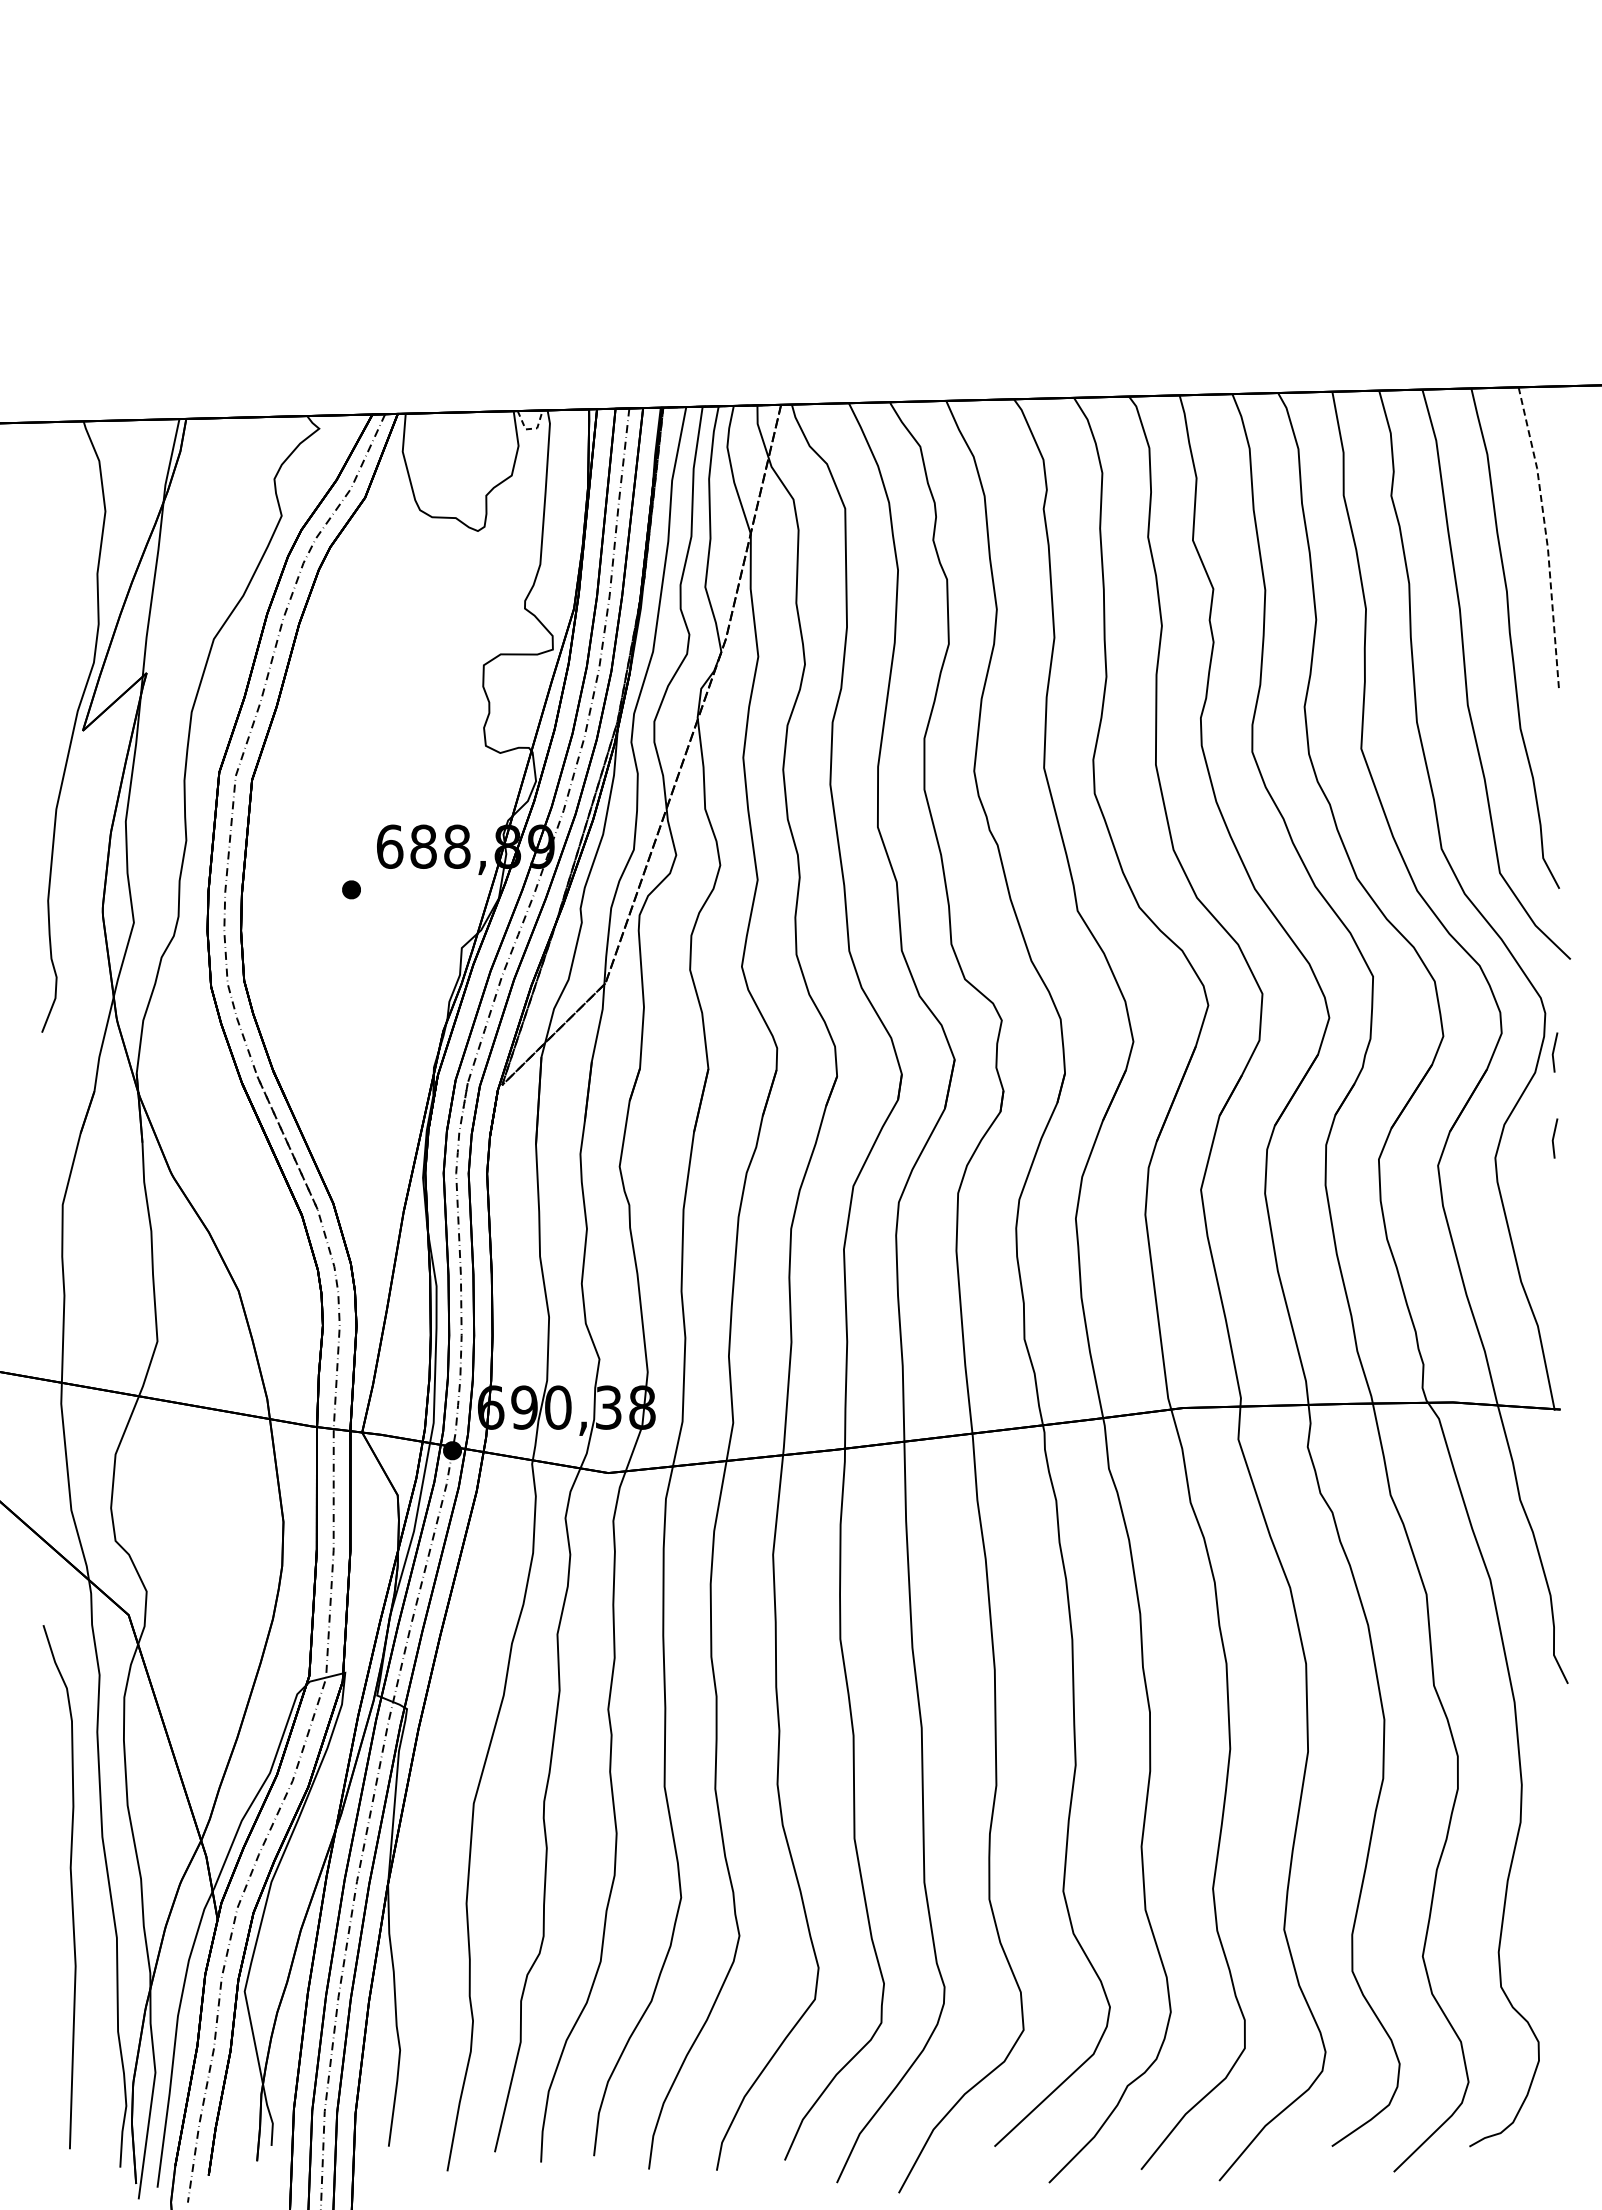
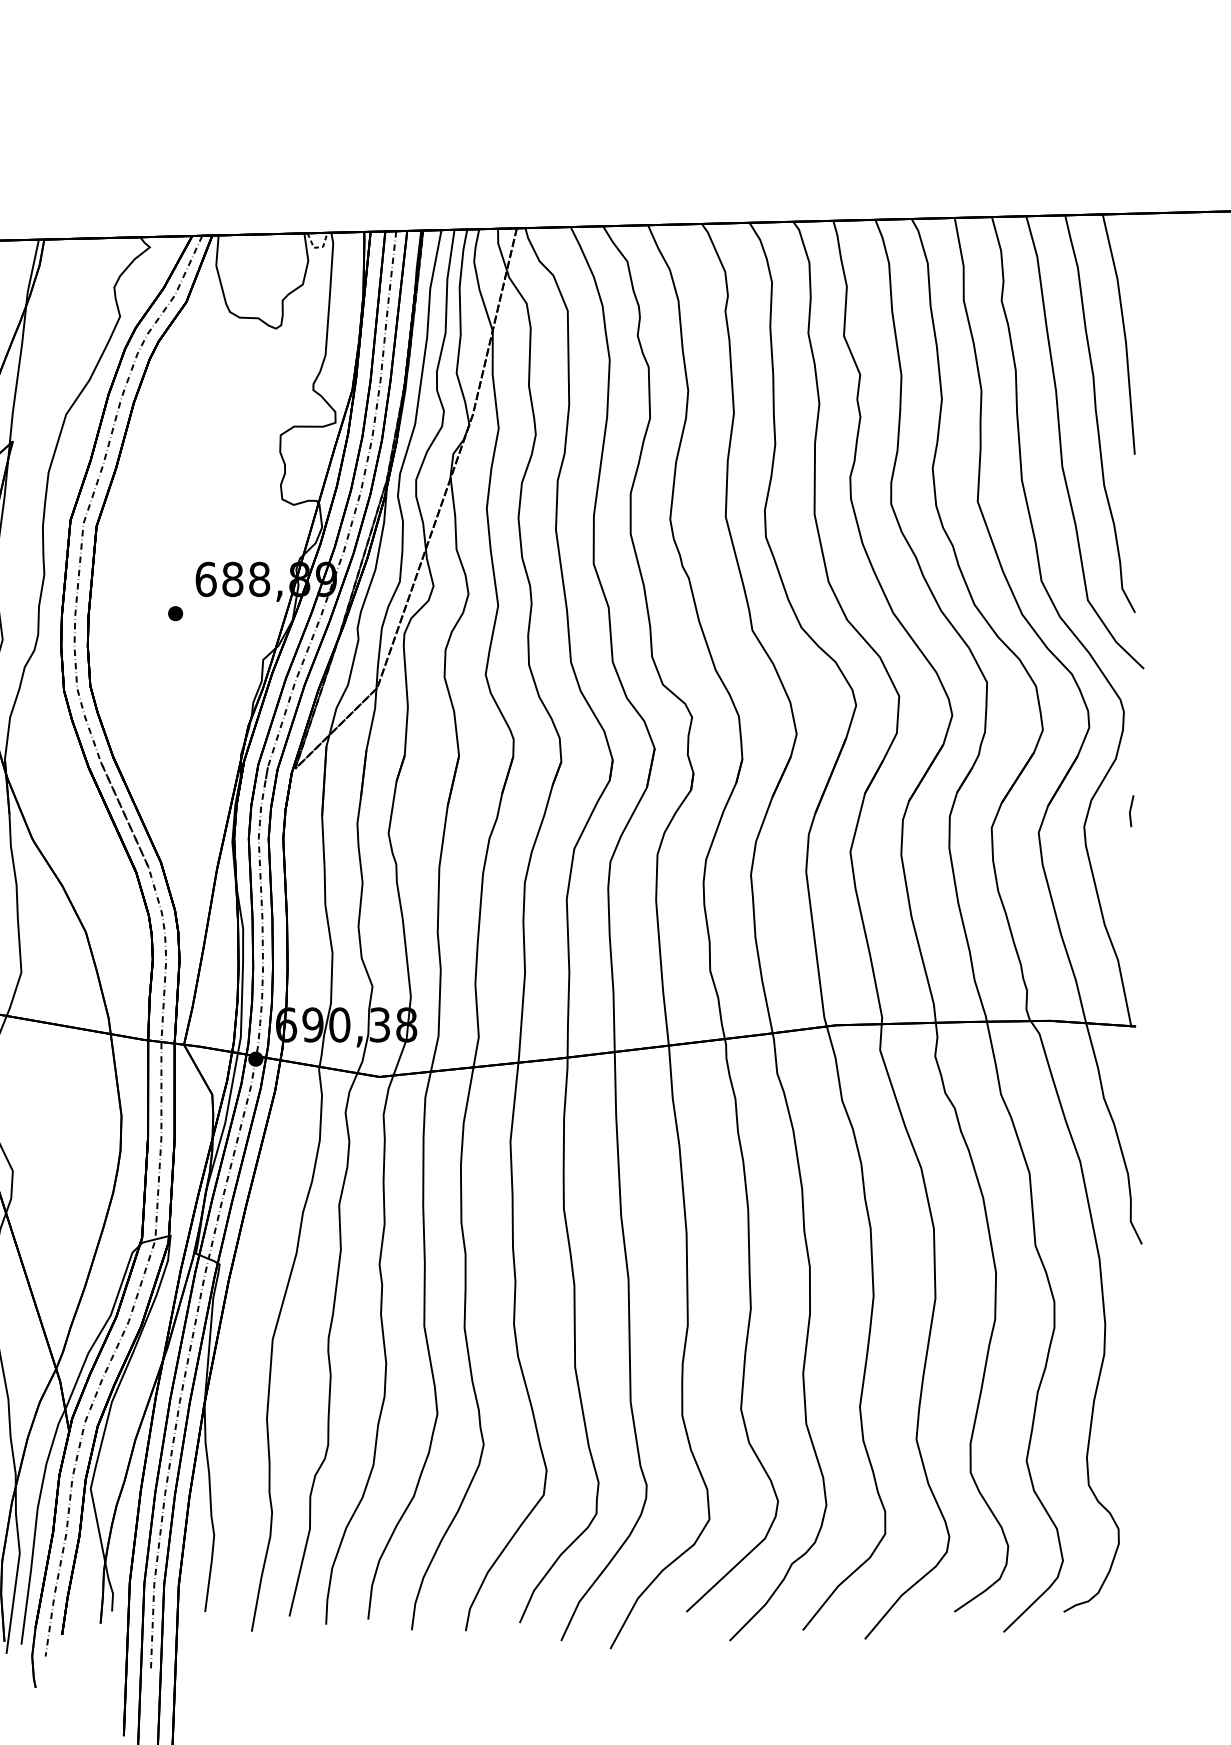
line: (1546, 537) -> (1124, 333), dashed -> solid
line: (1554, 1052) -> (1131, 742), removed

